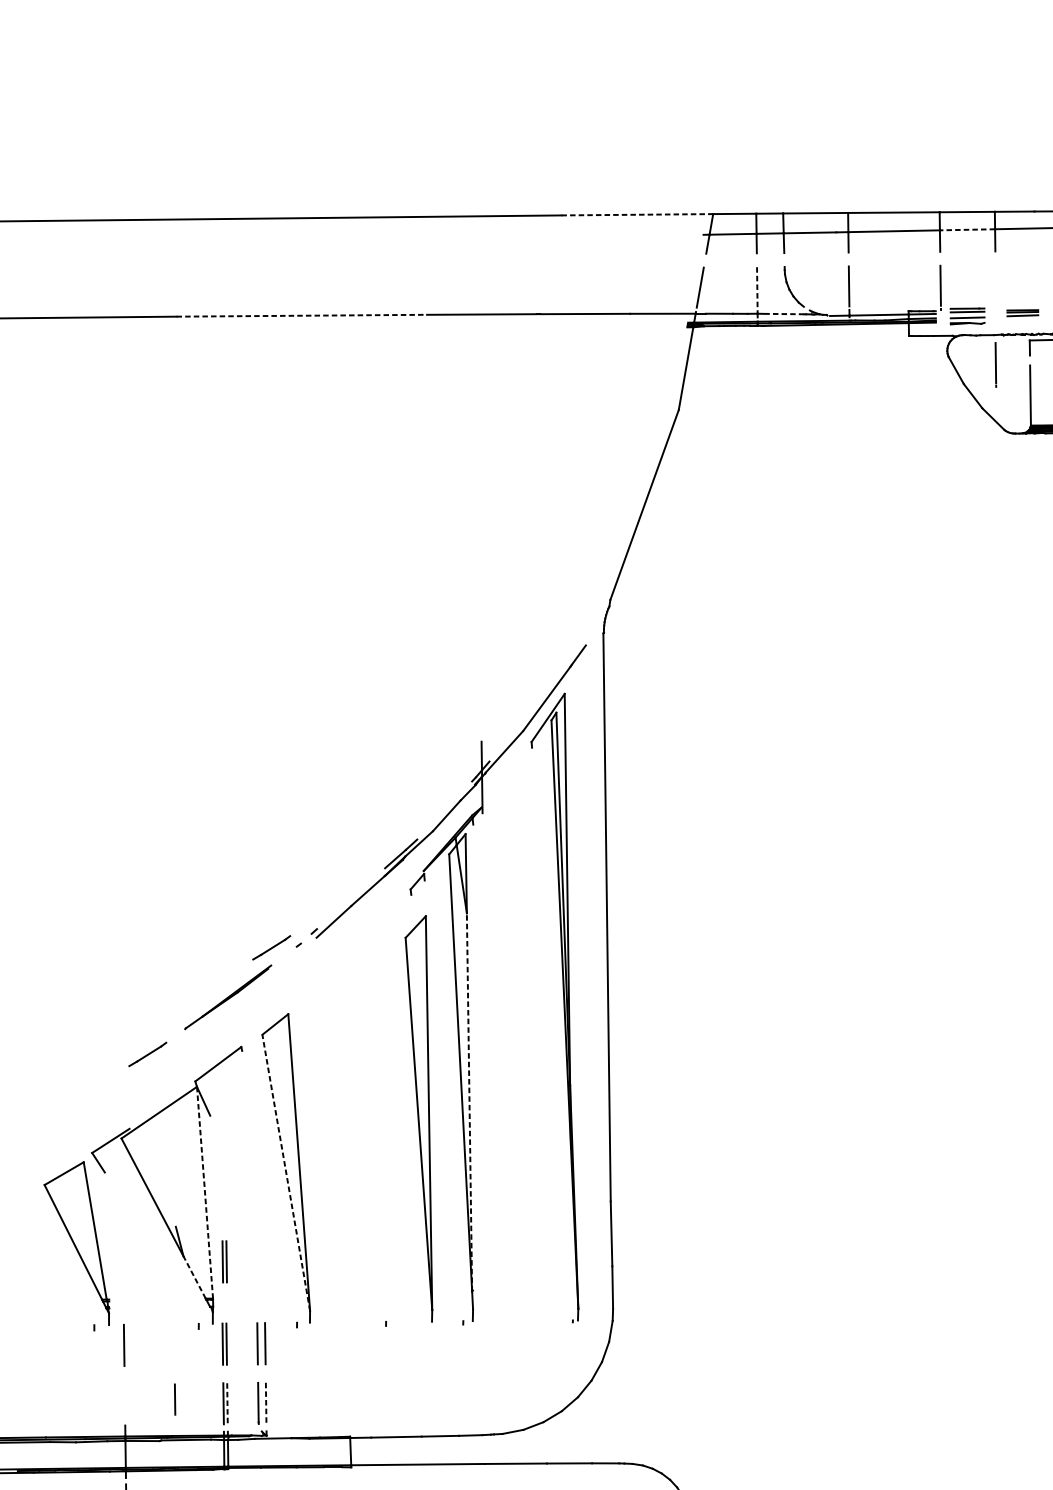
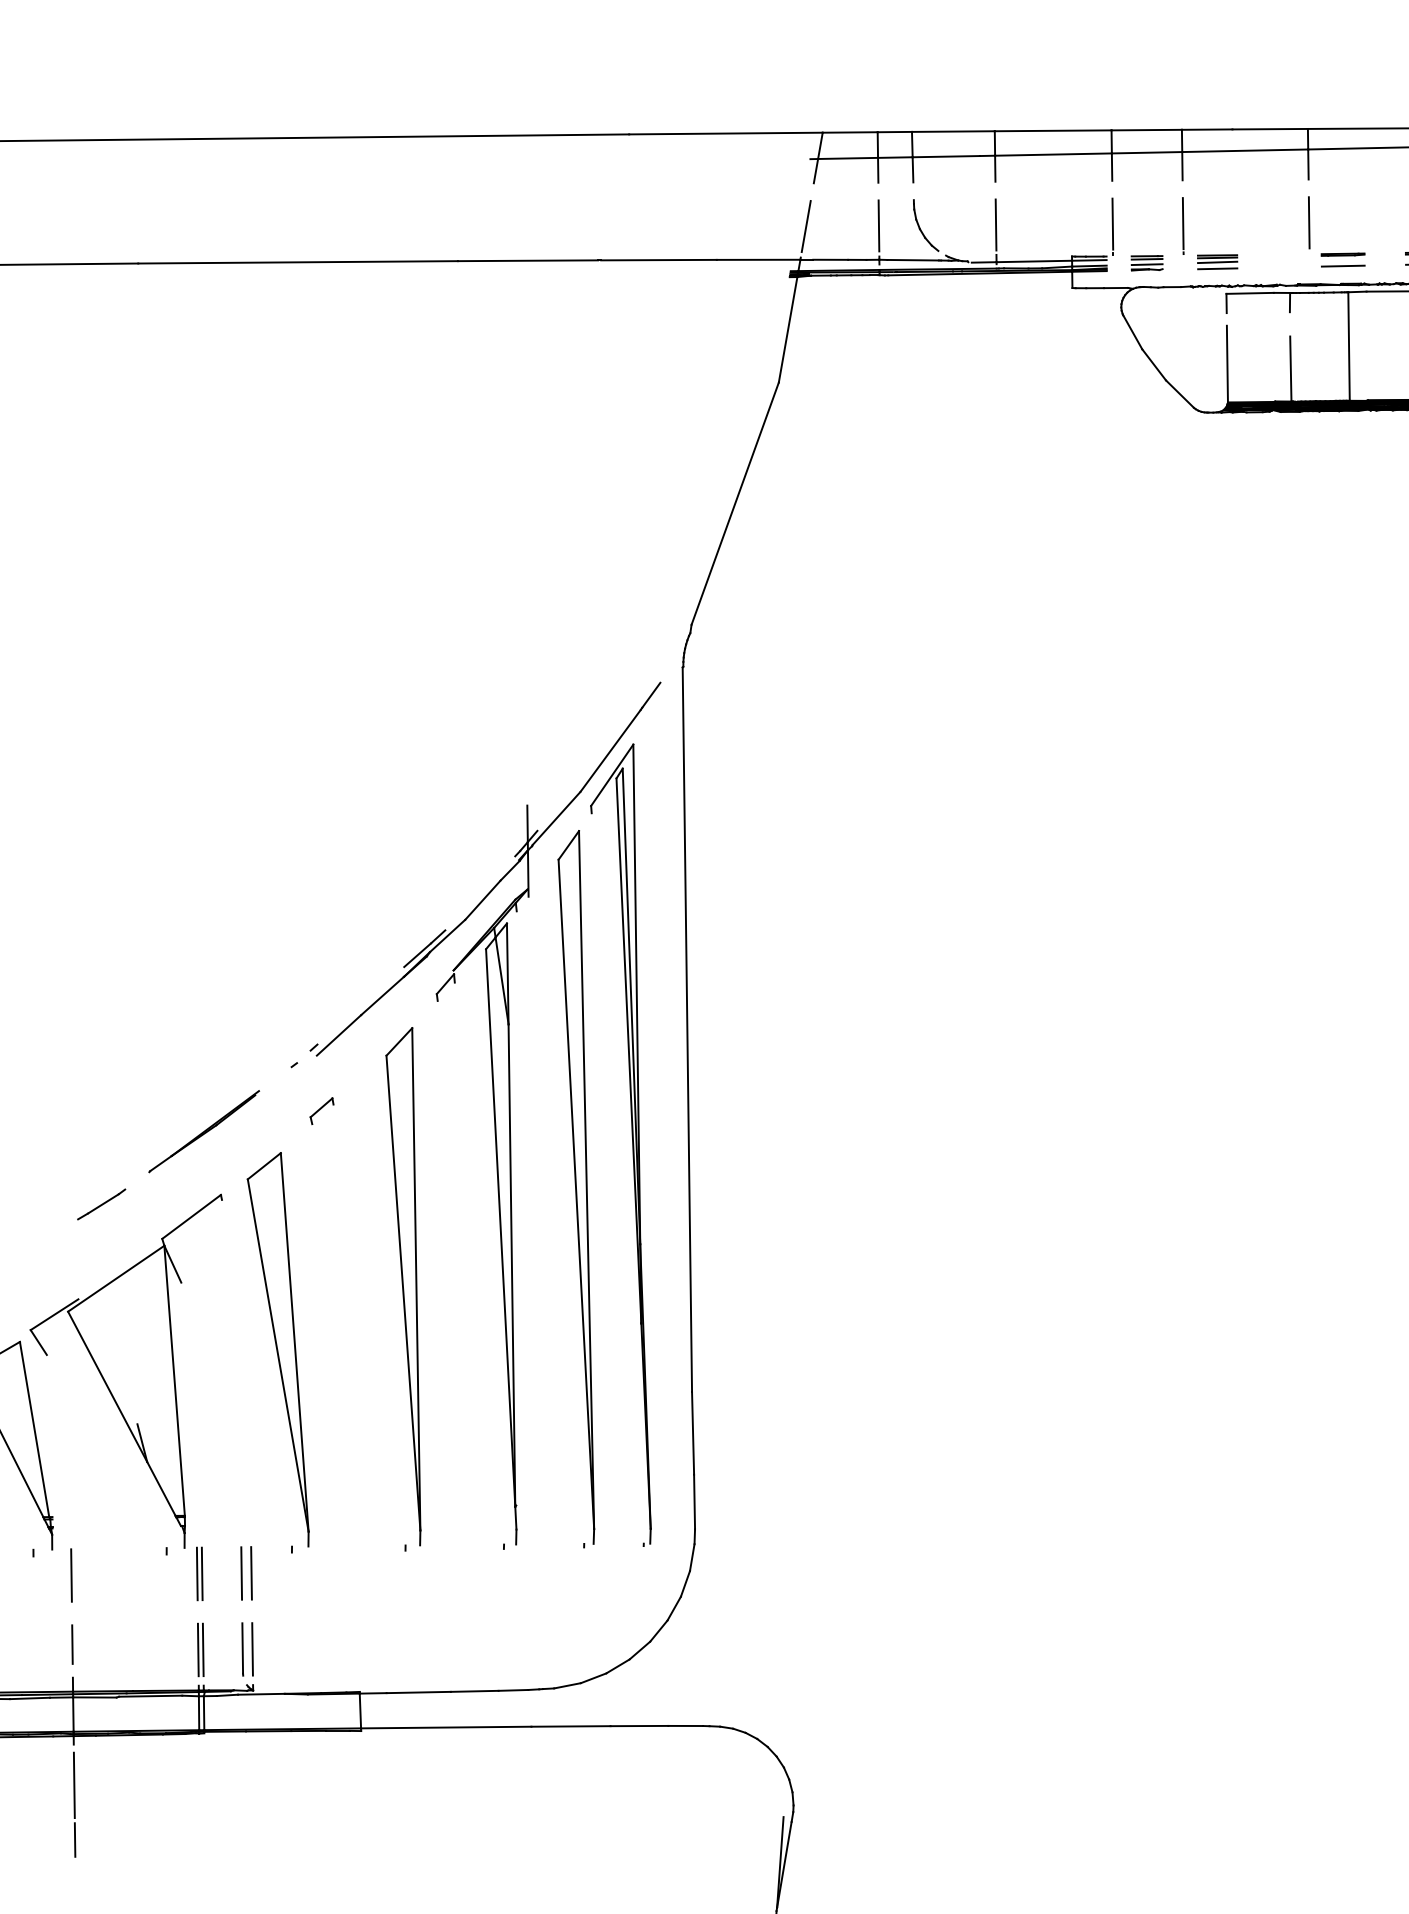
line: (636, 214) -> (725, 133), dashed -> solid
line: (967, 229) -> (1146, 152), dashed -> solid
line: (756, 287) -> (878, 226), dashed -> solid
line: (784, 314) -> (913, 260), dashed -> solid
line: (302, 315) -> (298, 262), dashed -> solid
part: (967, 316) -> (1146, 263), size x0.71
line: (1022, 320) -> (1217, 268), added
line: (996, 364) -> (1183, 225), moved
line: (271, 947) -> (259, 1068), removed
part: (320, 981) -> (321, 1111), added
part: (520, 1042) -> (576, 1189), added
line: (469, 1102) -> (511, 1265), dashed -> solid
part: (418, 1118) -> (403, 1286), moved
line: (286, 1172) -> (278, 1355), dashed -> solid
line: (204, 1193) -> (174, 1381), dashed -> solid
part: (224, 1261) -> (199, 1468), removed
line: (194, 1277) -> (161, 1488), dashed -> solid
line: (175, 1399) -> (72, 1644), moved
line: (266, 1403) -> (252, 1649), dashed -> solid
line: (227, 1404) -> (203, 1650), dashed -> solid

